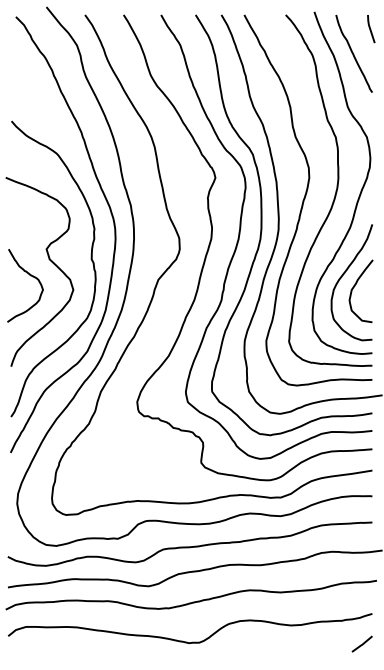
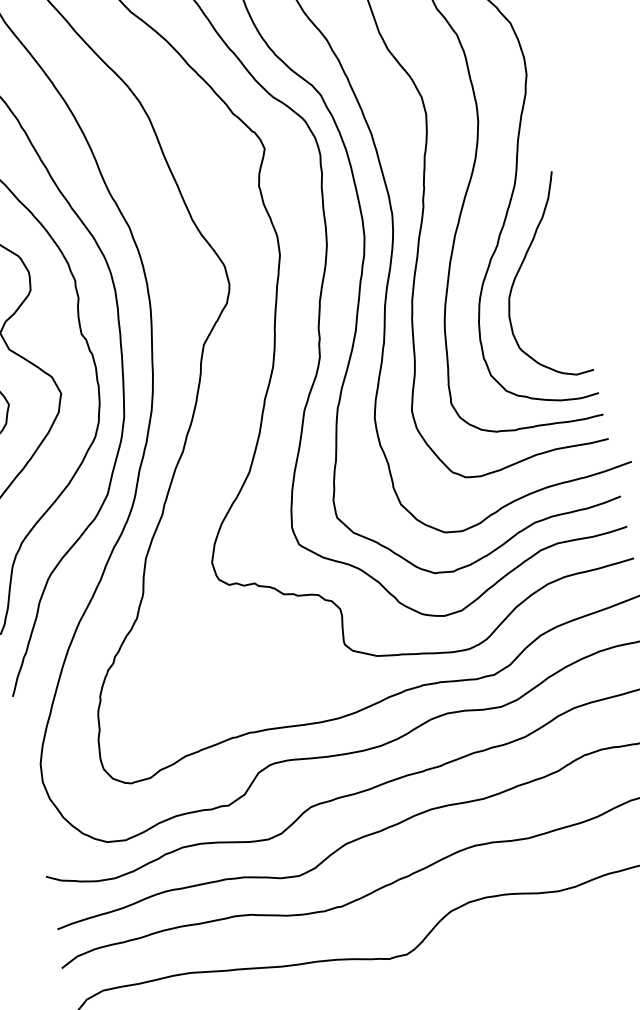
curve: (355, 286) -> (545, 284), removed

